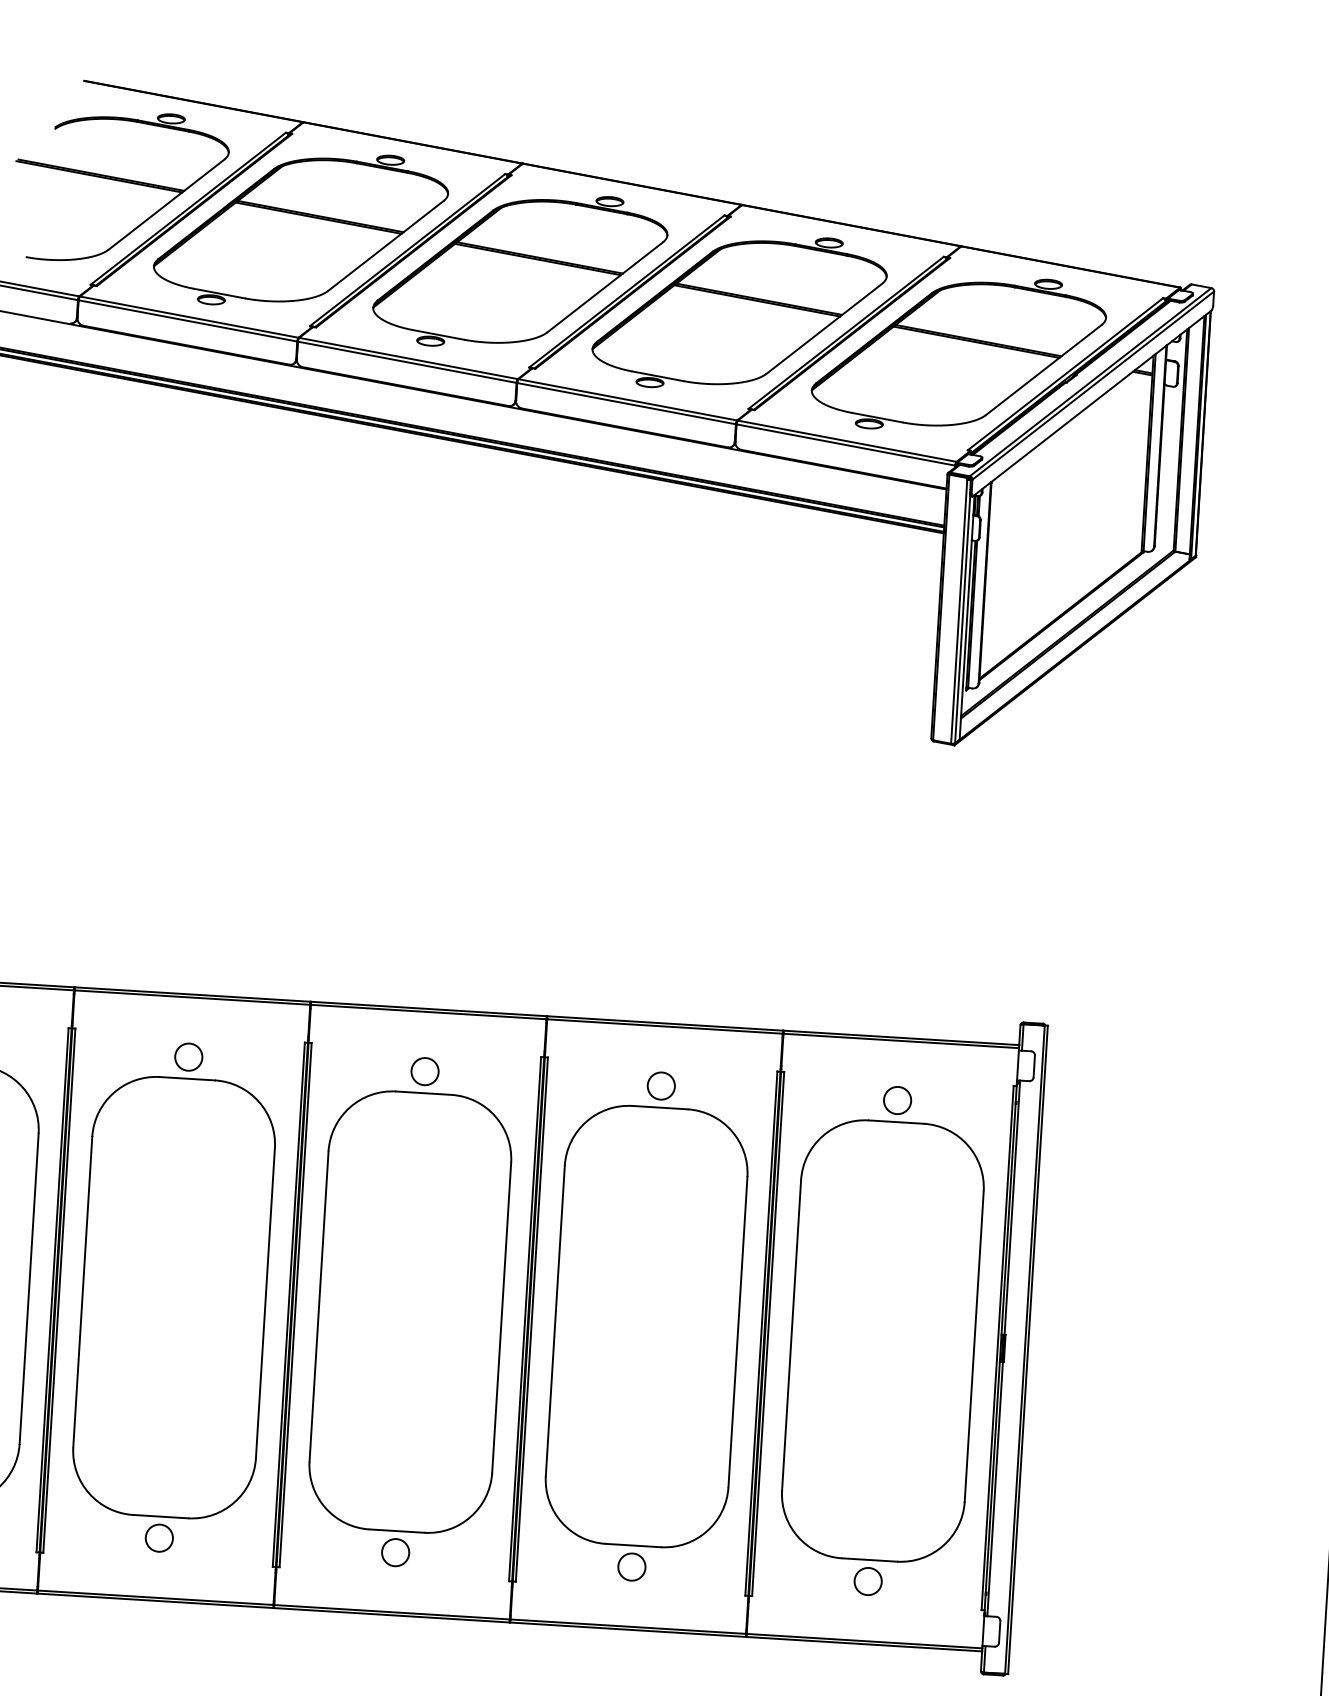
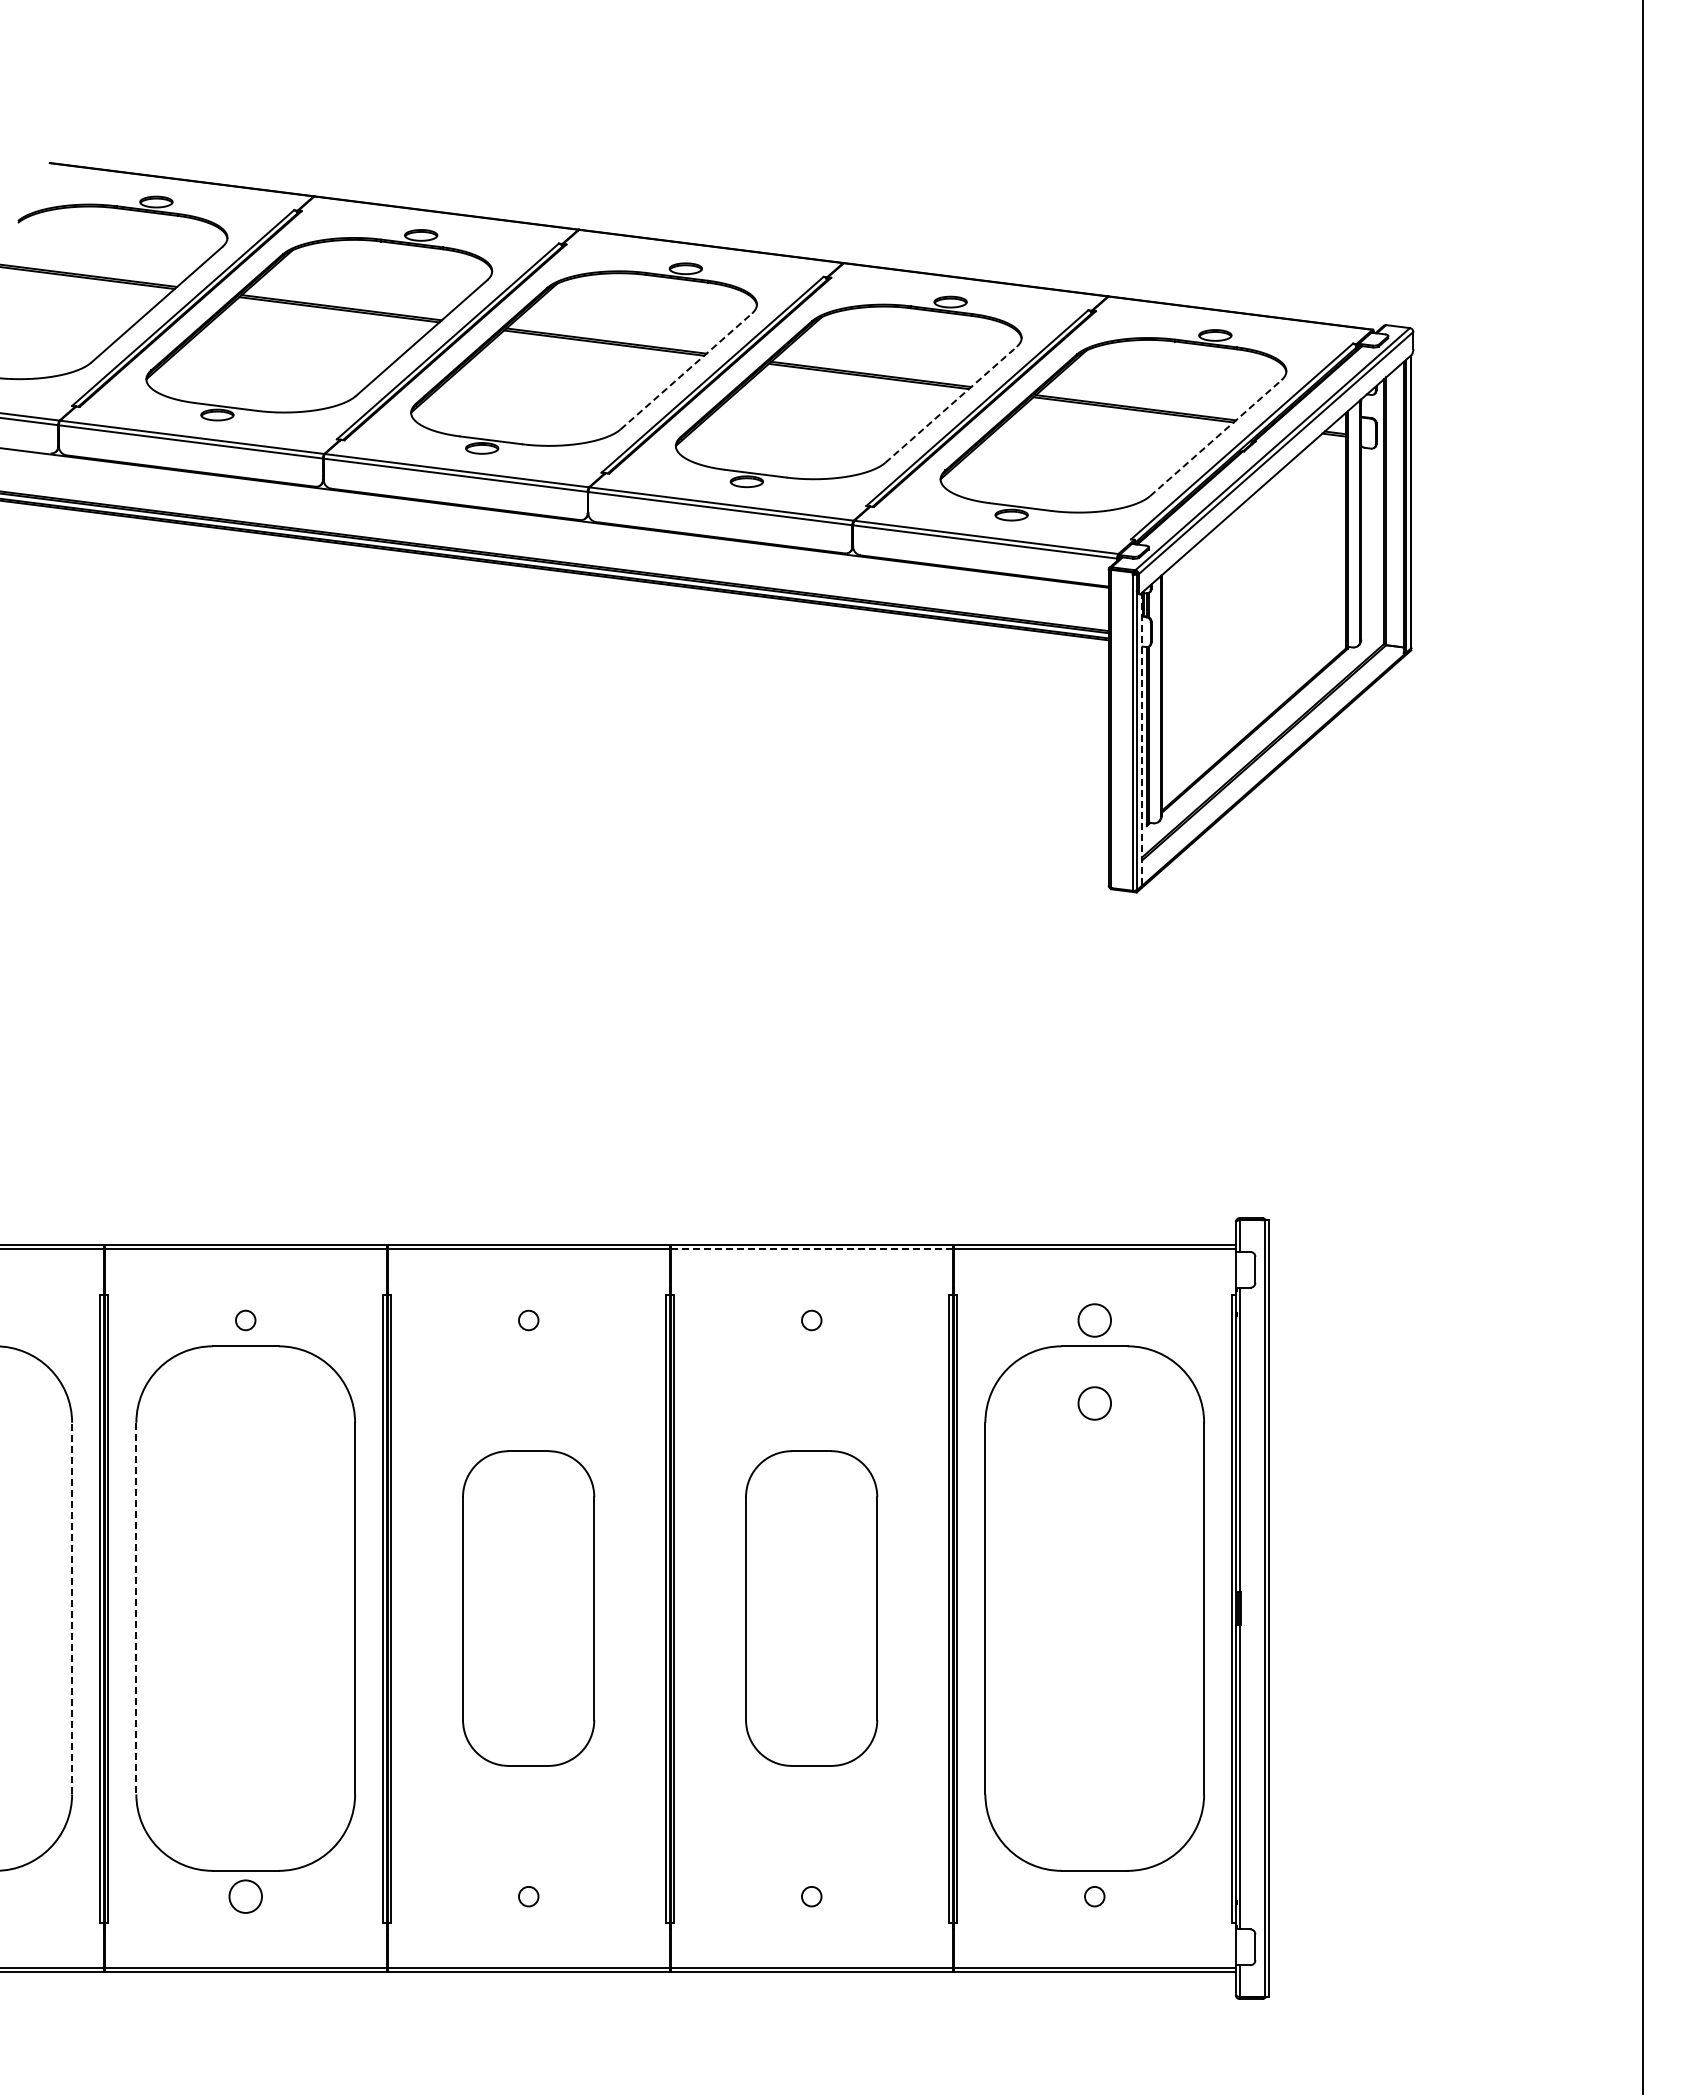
line: (605, 287) -> (686, 371), solid -> dashed
line: (824, 328) -> (951, 404), solid -> dashed
line: (1043, 370) -> (1215, 438), solid -> dashed
line: (967, 617) -> (1142, 738), solid -> dashed
line: (664, 1026) -> (811, 1249), solid -> dashed
circle: (188, 1057) -> (245, 1320), size x0.6
circle: (424, 1071) -> (528, 1320), size x0.6
circle: (661, 1086) -> (811, 1320), size x0.6
circle: (893, 1169) -> (1094, 1403), added
line: (29, 1288) -> (72, 1608), solid -> dashed
line: (82, 1292) -> (136, 1608), solid -> dashed
part: (410, 1312) -> (528, 1608), size x0.6
part: (646, 1326) -> (811, 1608), size x0.6
circle: (395, 1552) -> (528, 1896), size x0.6
circle: (631, 1566) -> (811, 1896), size x0.6
circle: (867, 1581) -> (1094, 1896), size x0.6

